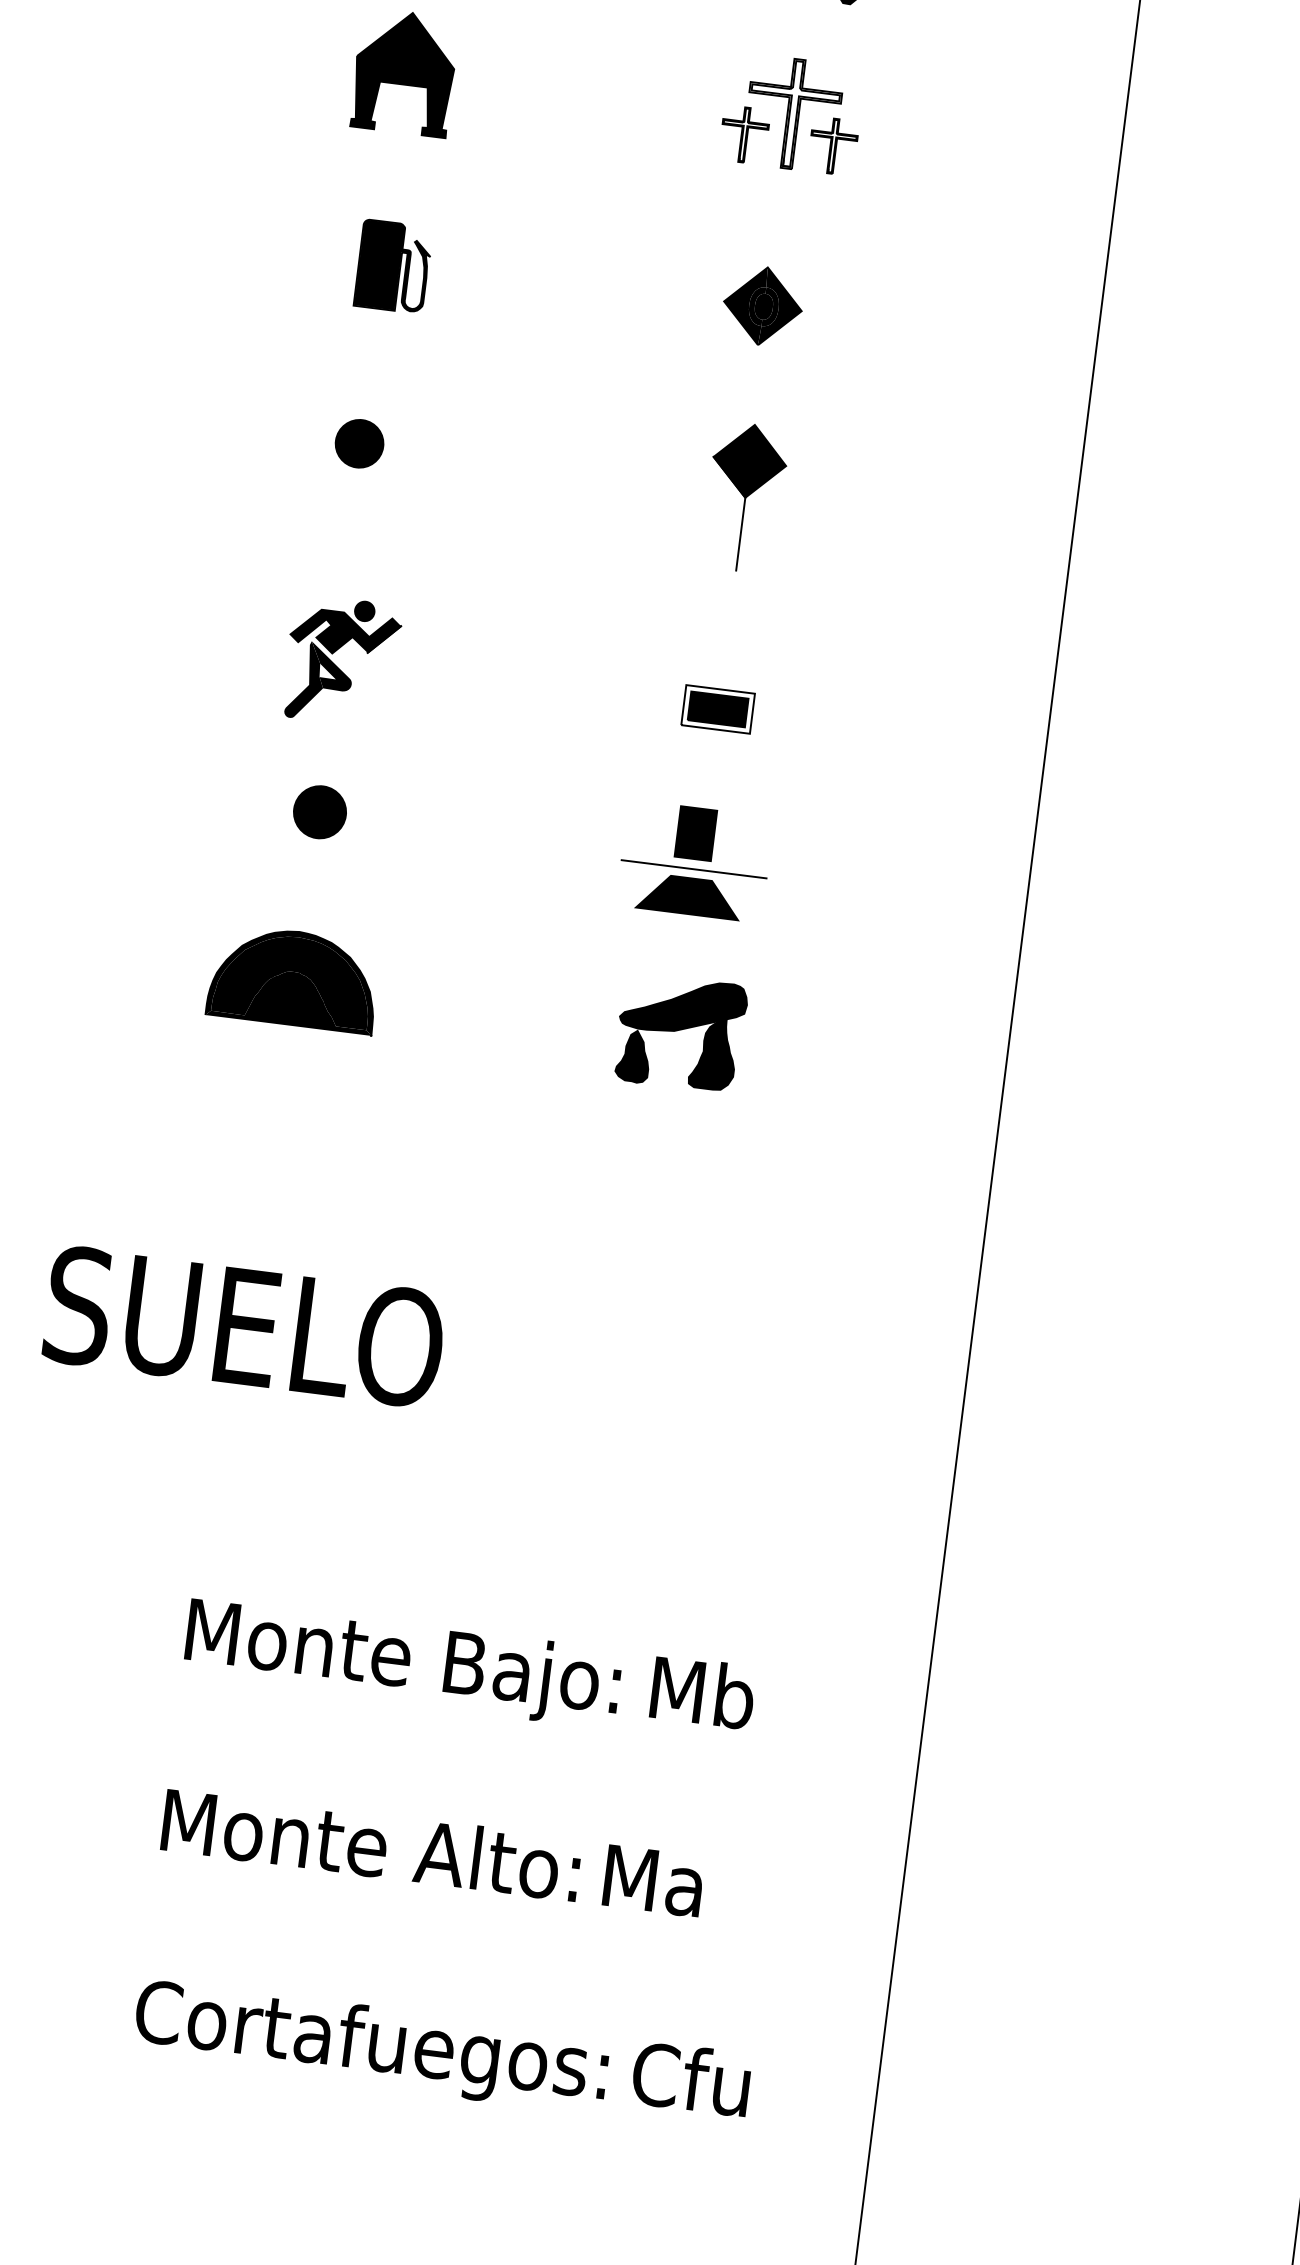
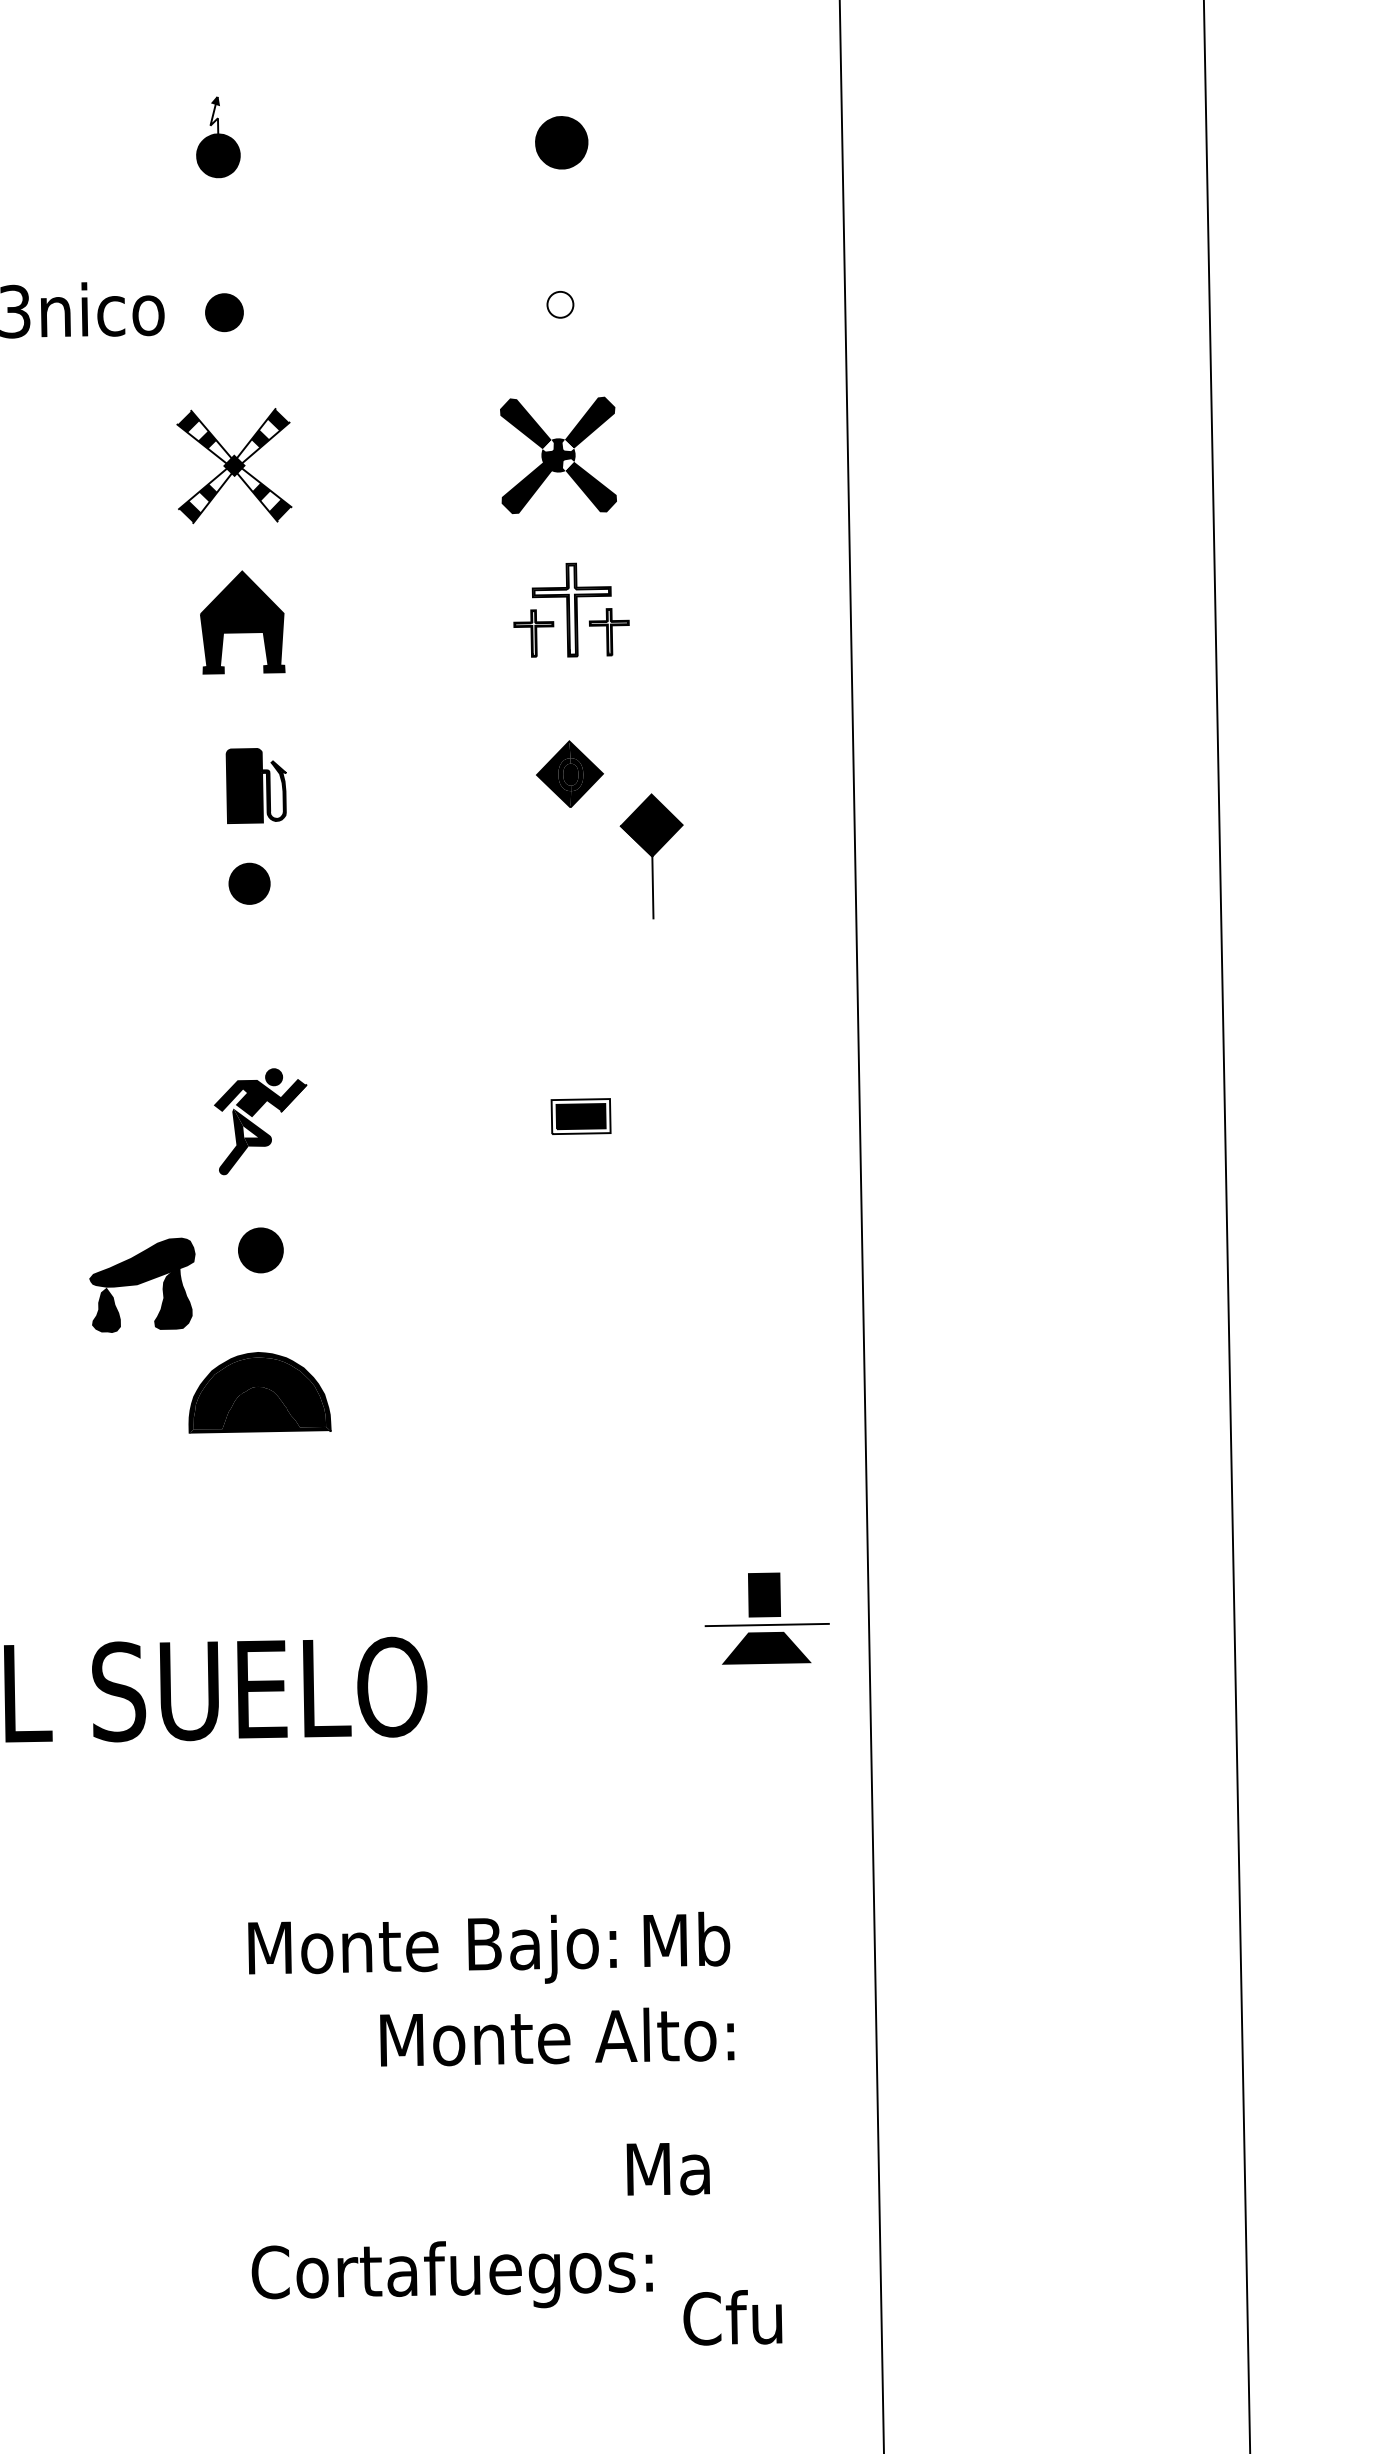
part: (359, 443) -> (249, 883), moved
part: (744, 497) -> (651, 856), moved
part: (694, 861) -> (766, 1618), moved
part: (680, 1031) -> (142, 1284), moved
text: (371, 1844) -> (557, 2036), moved
text: (652, 1881) -> (667, 2169), moved
text: (691, 2078) -> (732, 2317), moved

